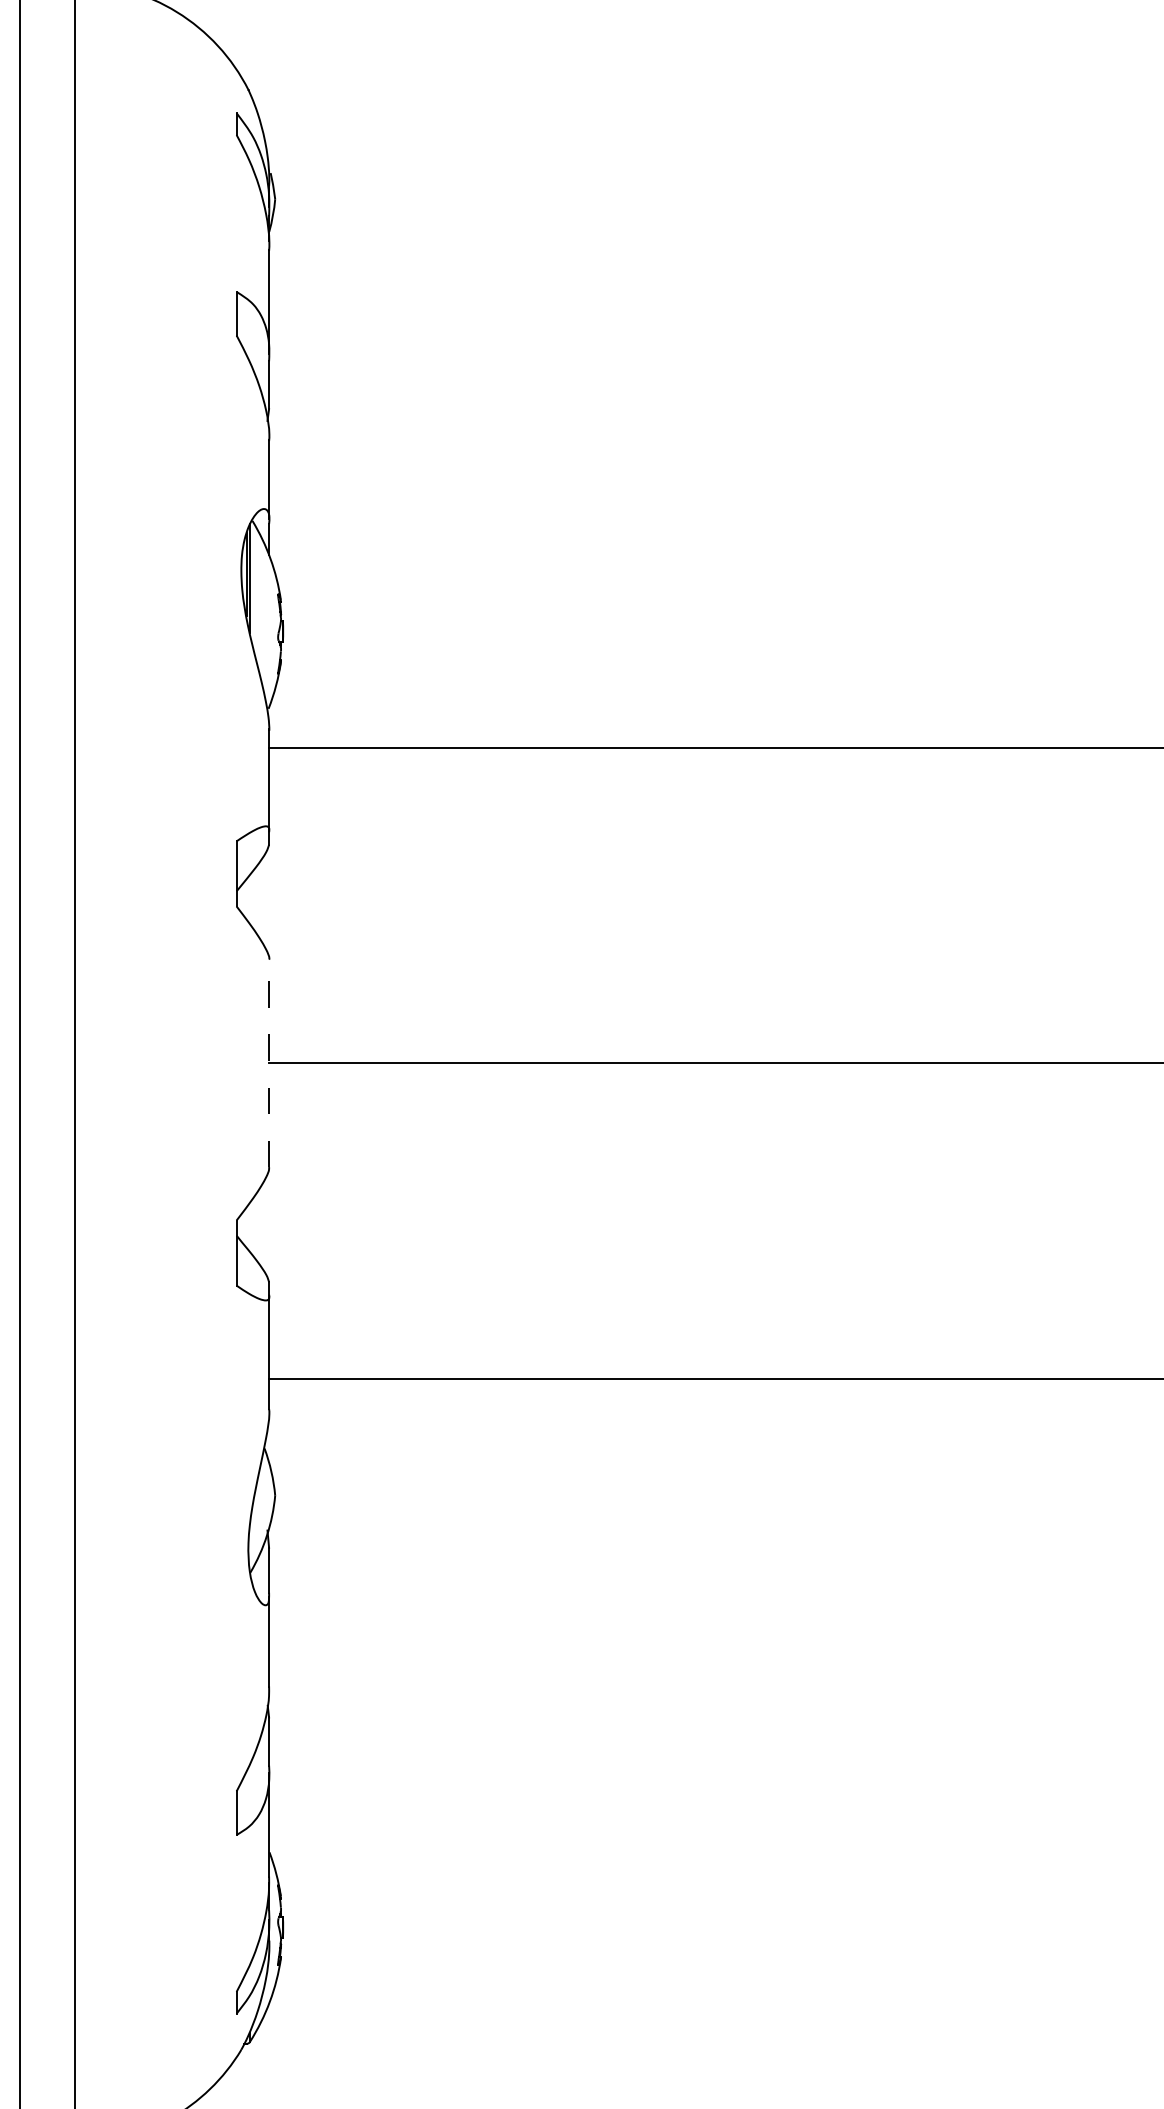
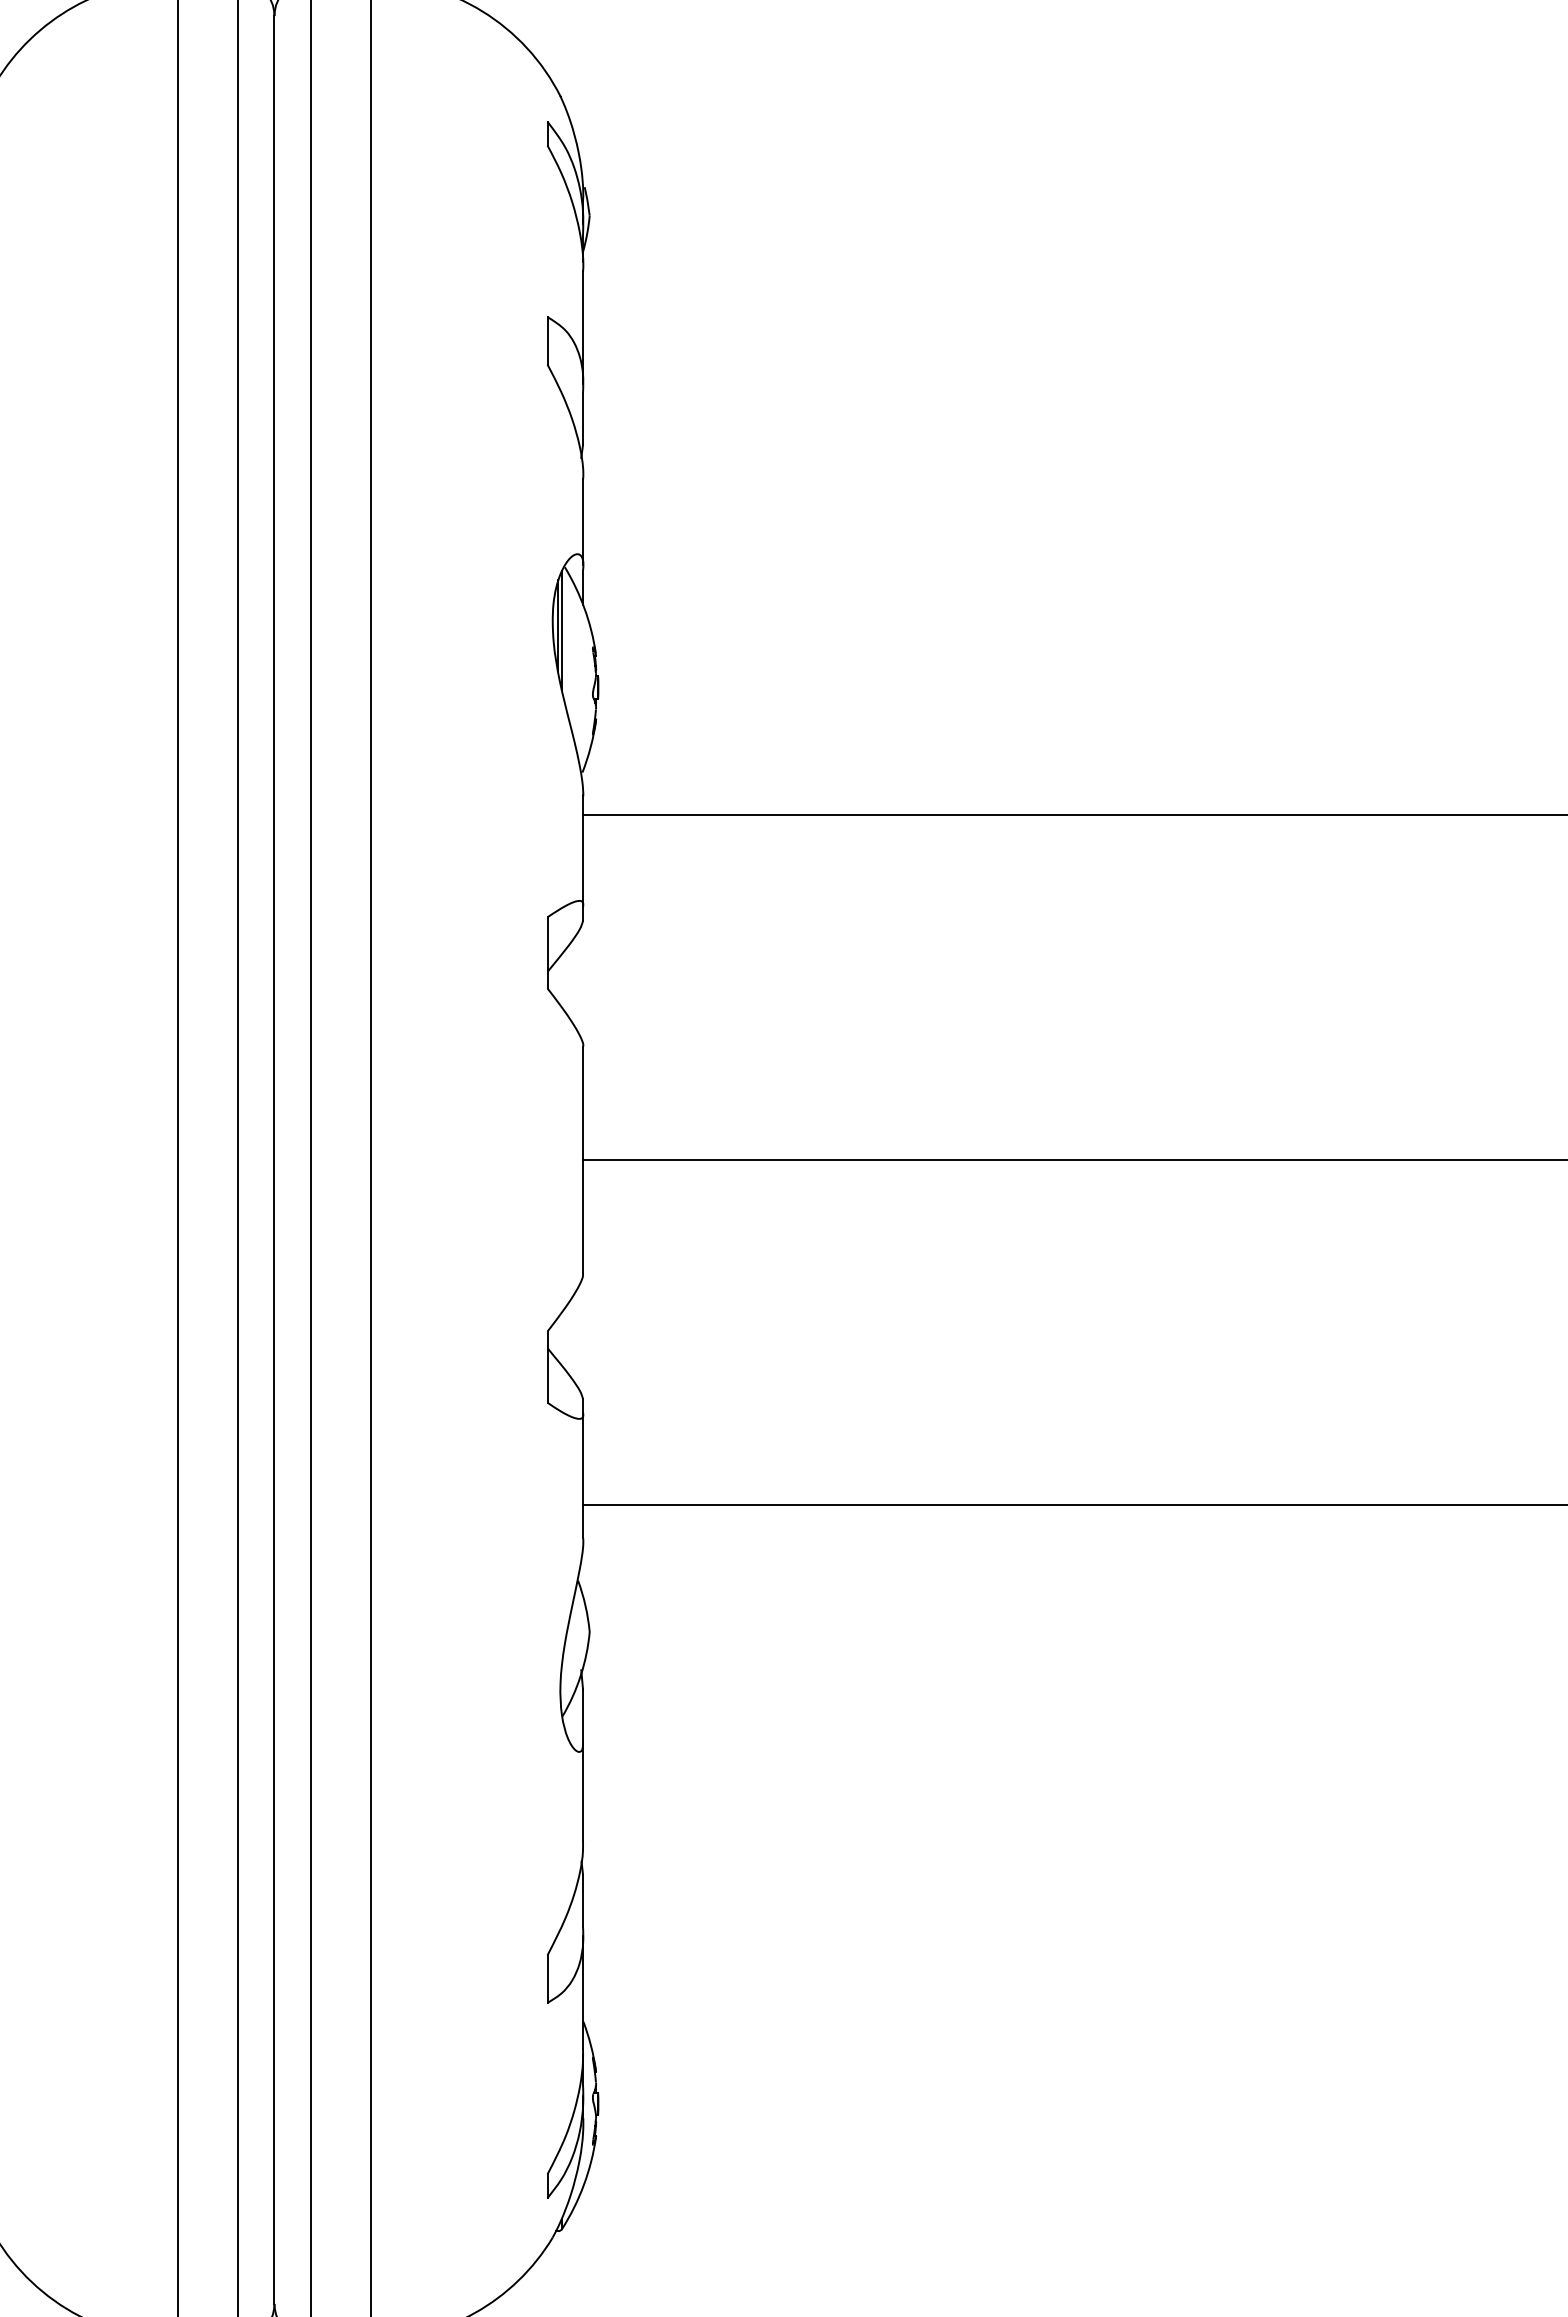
line: (269, 1063) -> (583, 1159), dashed -> solid

